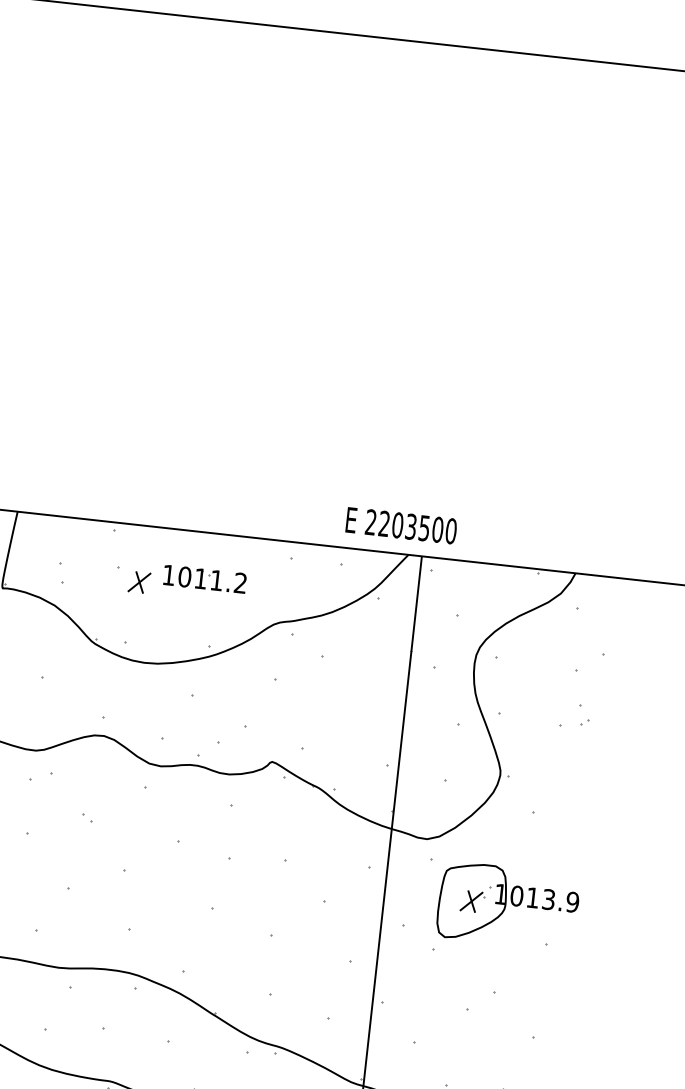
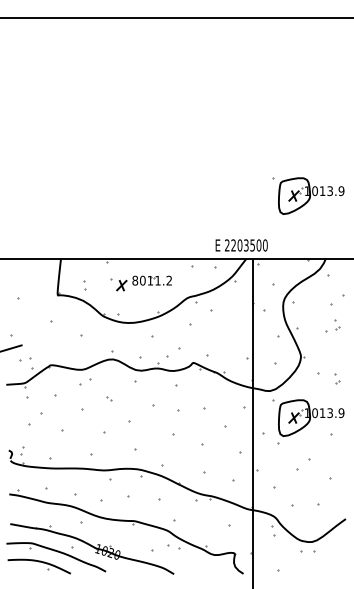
part: (553, 436) -> (308, 195), added
text: (169, 574) -> (135, 280), 1011.2 -> 8011.2
part: (572, 828) -> (337, 378), added

